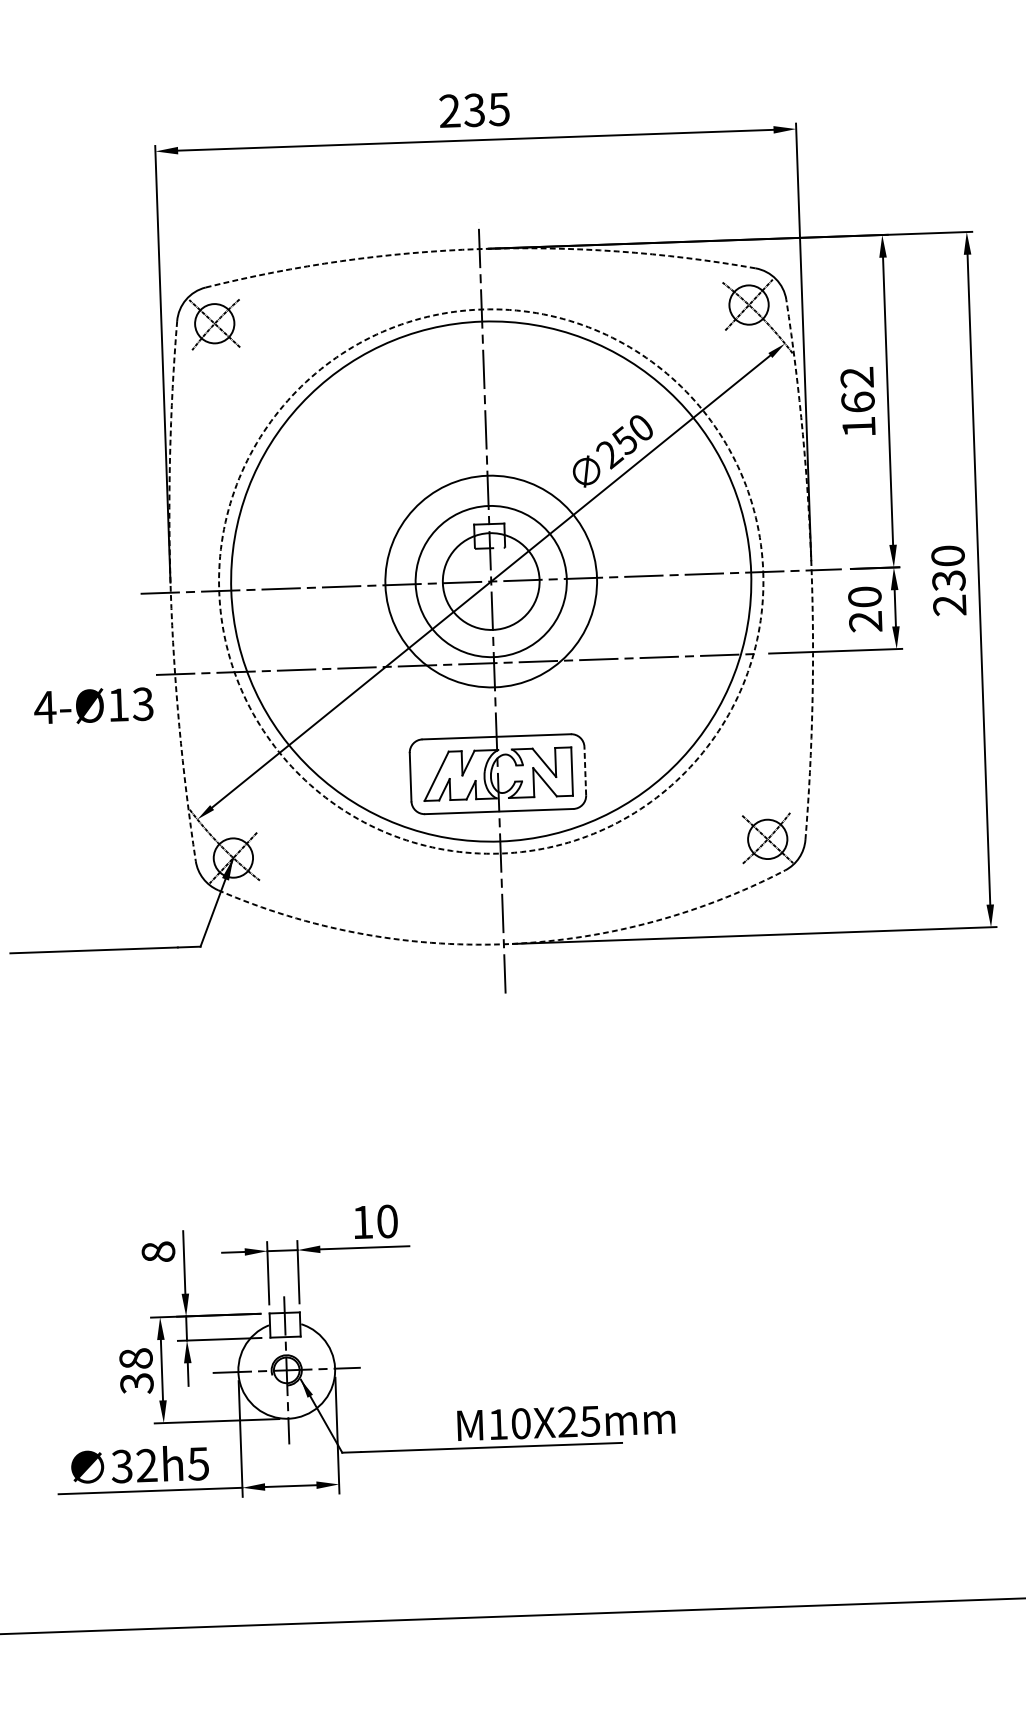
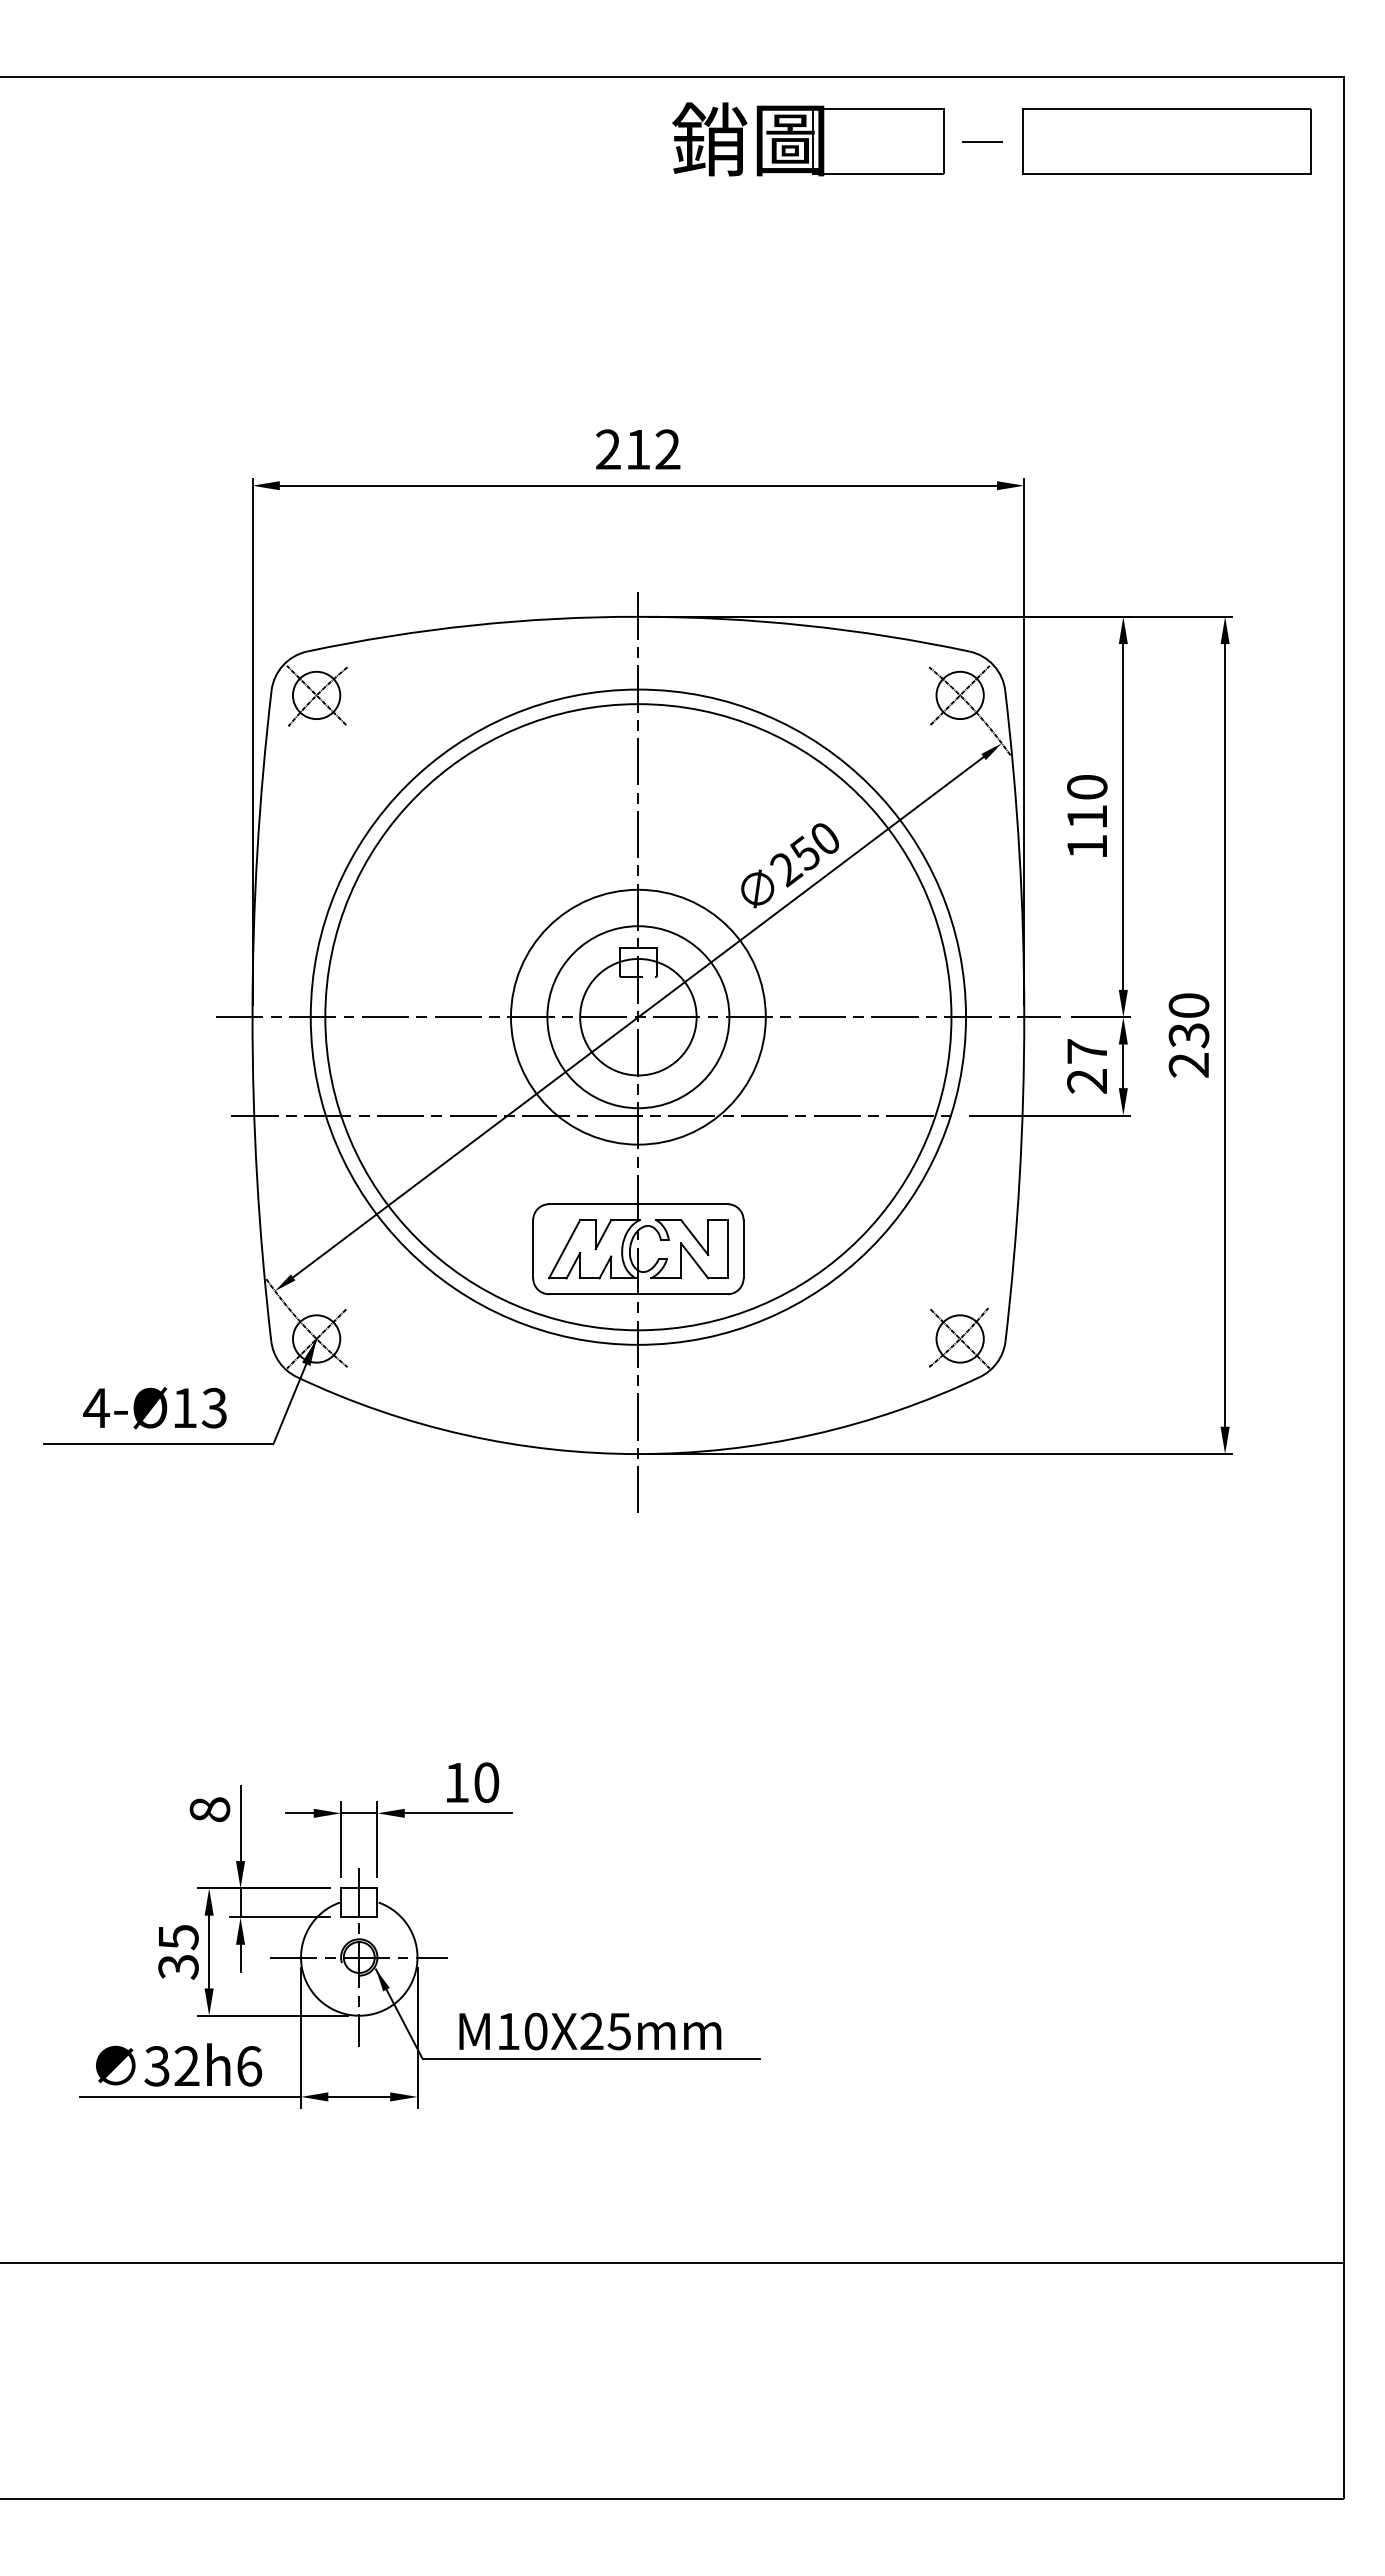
text: (486, 109) -> (652, 449), 235 -> 212
arc: (479, 248) -> (638, 616), dashed -> solid
text: (857, 389) -> (1087, 801), 162 -> 110
arc: (811, 568) -> (1024, 1015), dashed -> solid
circle: (491, 580) -> (638, 1016), dashed -> solid
arc: (170, 591) -> (252, 1015), dashed -> solid
text: (865, 596) -> (1087, 1051), 20 -> 27
text: (93, 706) -> (154, 1408), moved
line: (585, 770) -> (743, 1248), dashed -> solid
arc: (503, 944) -> (638, 1454), dashed -> solid
text: (136, 1358) -> (178, 1937), 38 -> 35
text: (566, 1422) -> (590, 2031), moved
text: (198, 1464) -> (249, 2066), 32h5 -> 32h6

